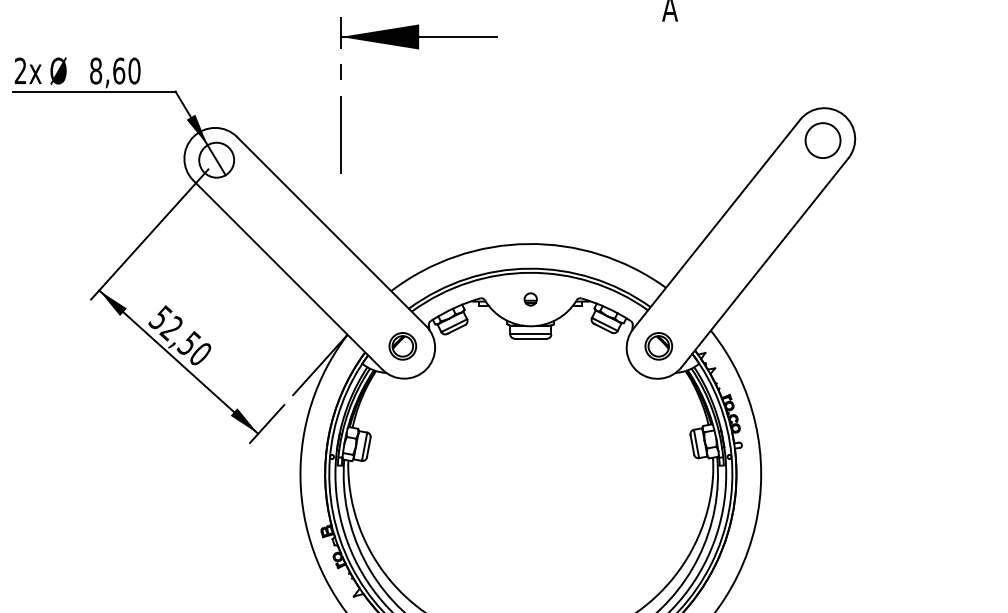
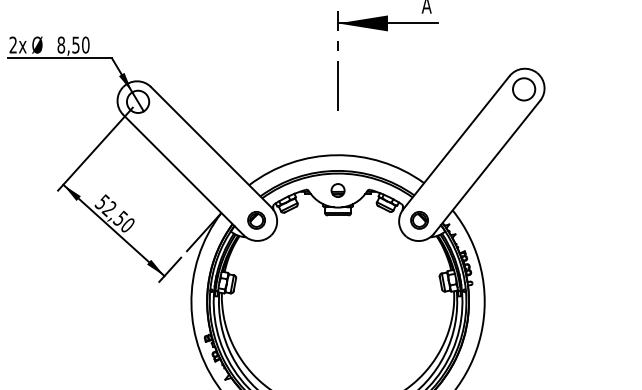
part: (418, 49) -> (387, 31), moved
text: (118, 70) -> (75, 44), 8,60 -> 8,50
part: (529, 299) -> (337, 190), size x1.67

